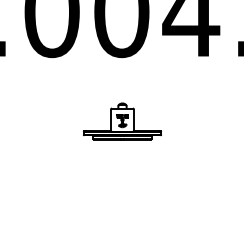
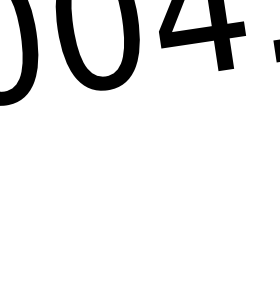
part: (122, 121) -> (122, 182), removed

